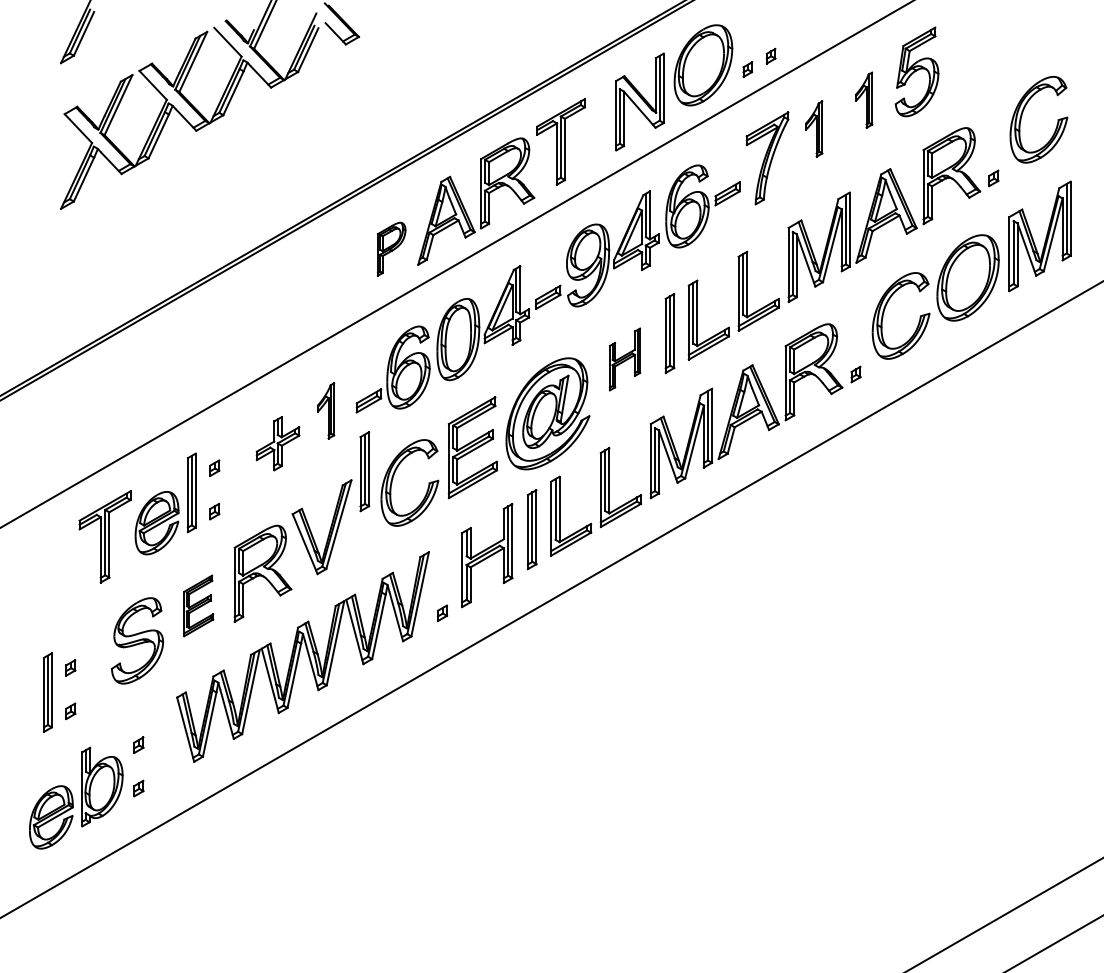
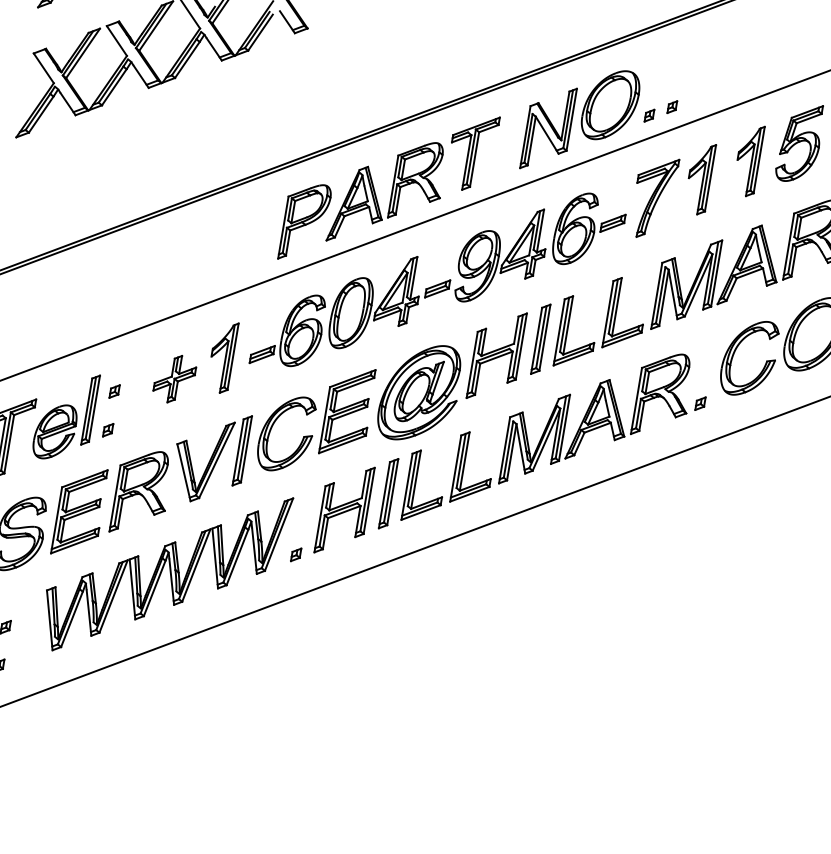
part: (863, 99) -> (748, 159), size x1.43
part: (813, 128) -> (699, 177), size x1.43
part: (391, 249) -> (304, 222), size x1.67
part: (624, 359) -> (496, 355), size x1.67
part: (325, 410) -> (222, 356), size x1.43
part: (364, 471) -> (242, 450), moved
part: (198, 605) -> (79, 511), size x1.67

